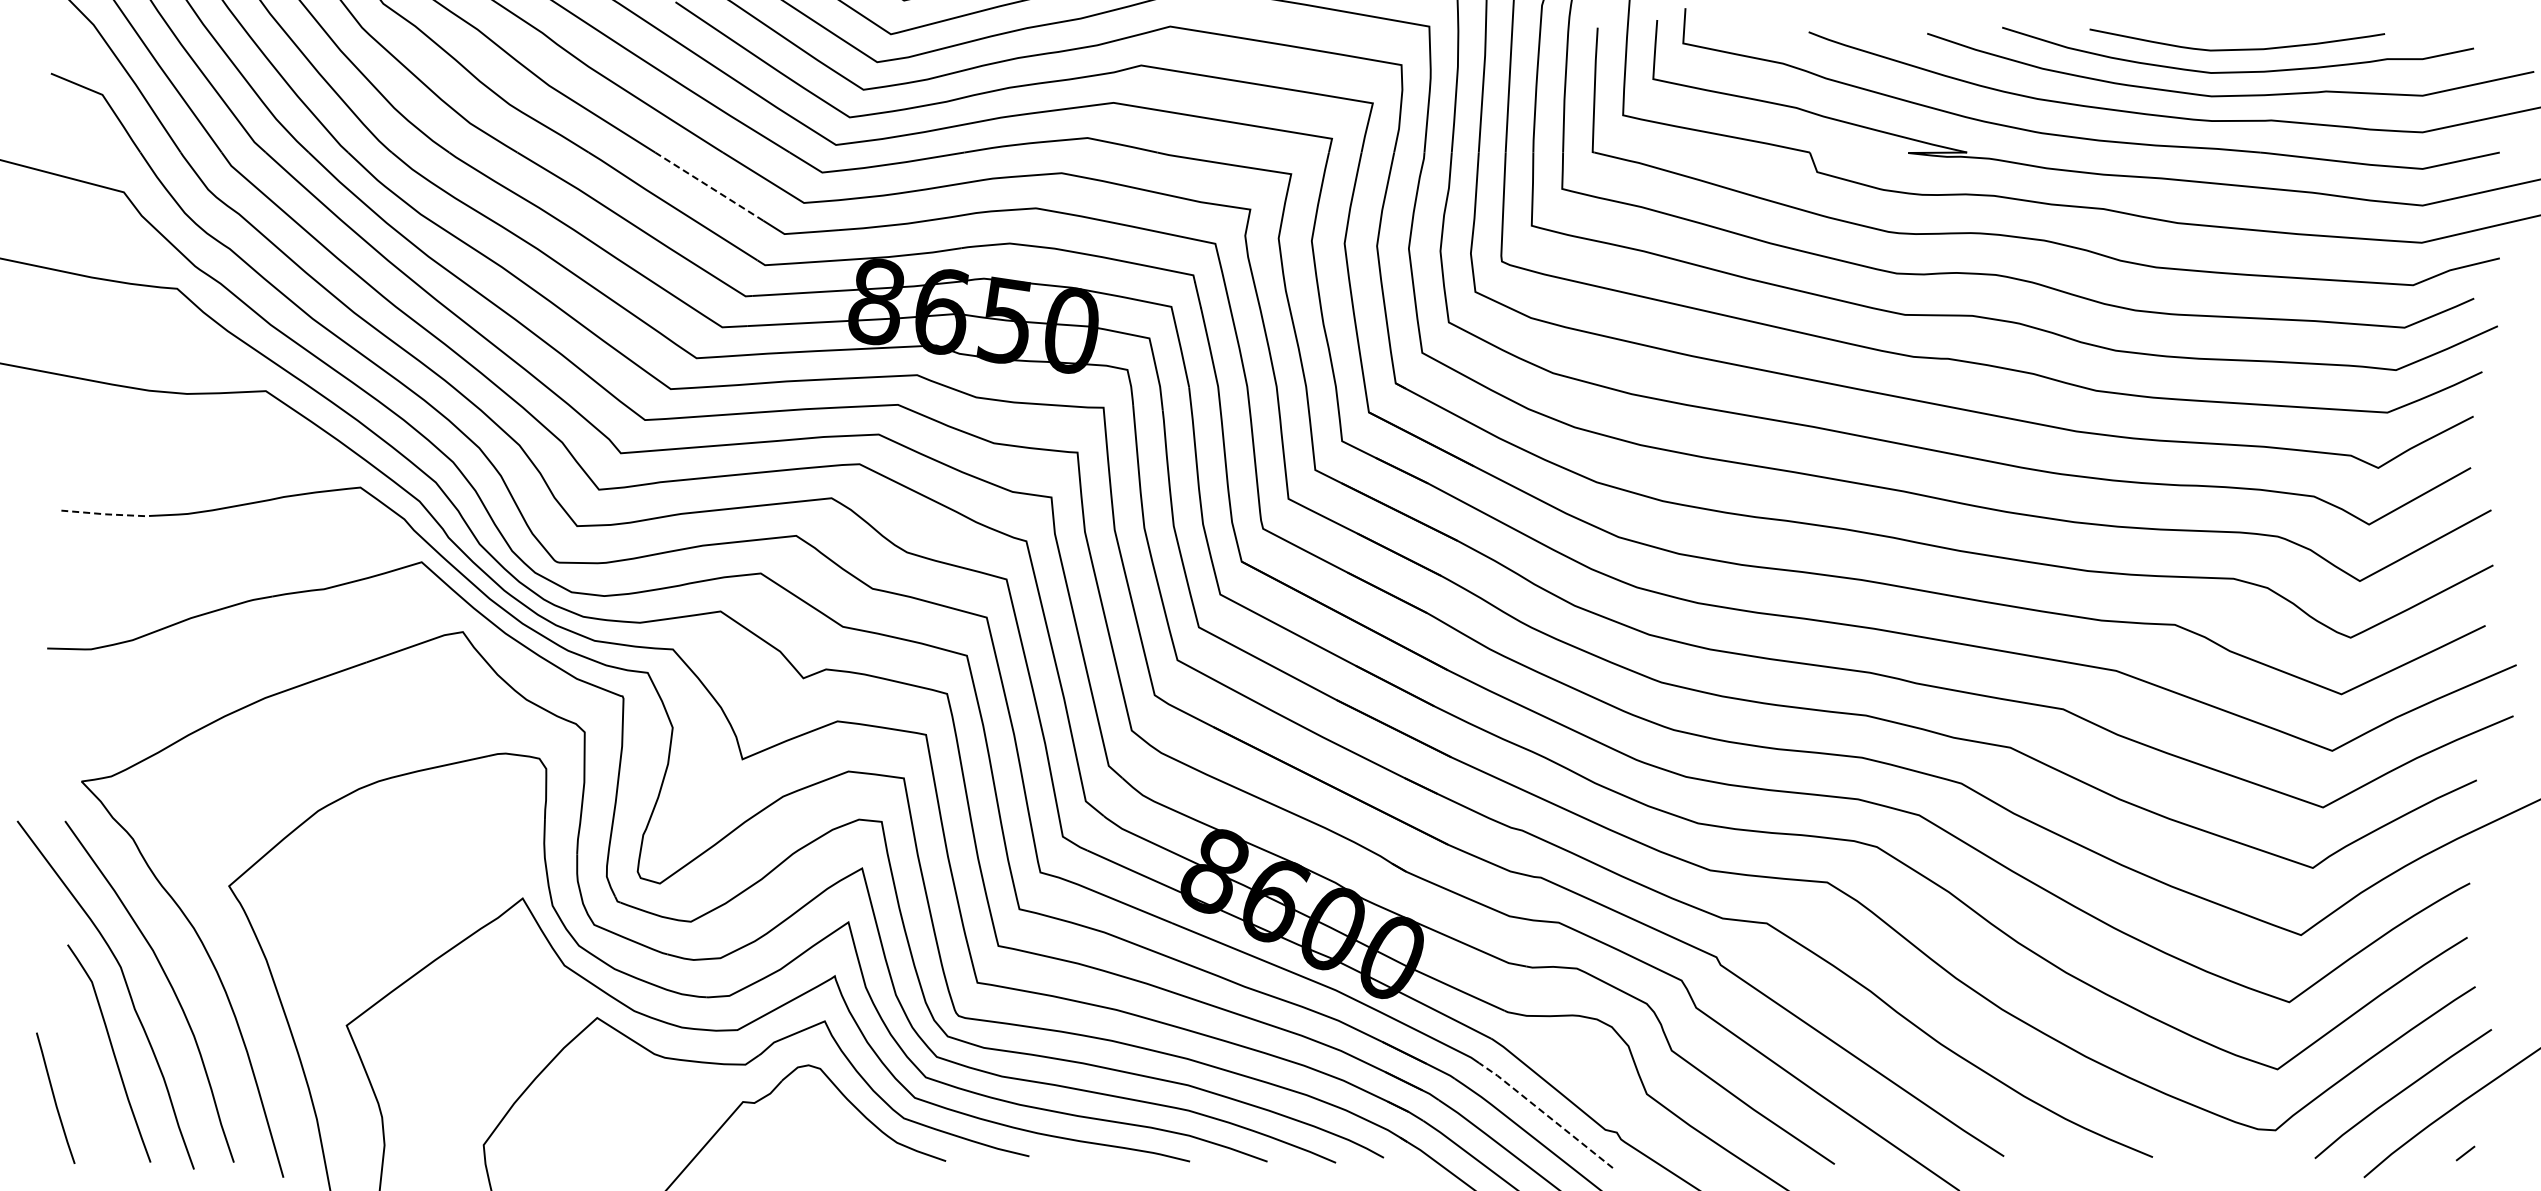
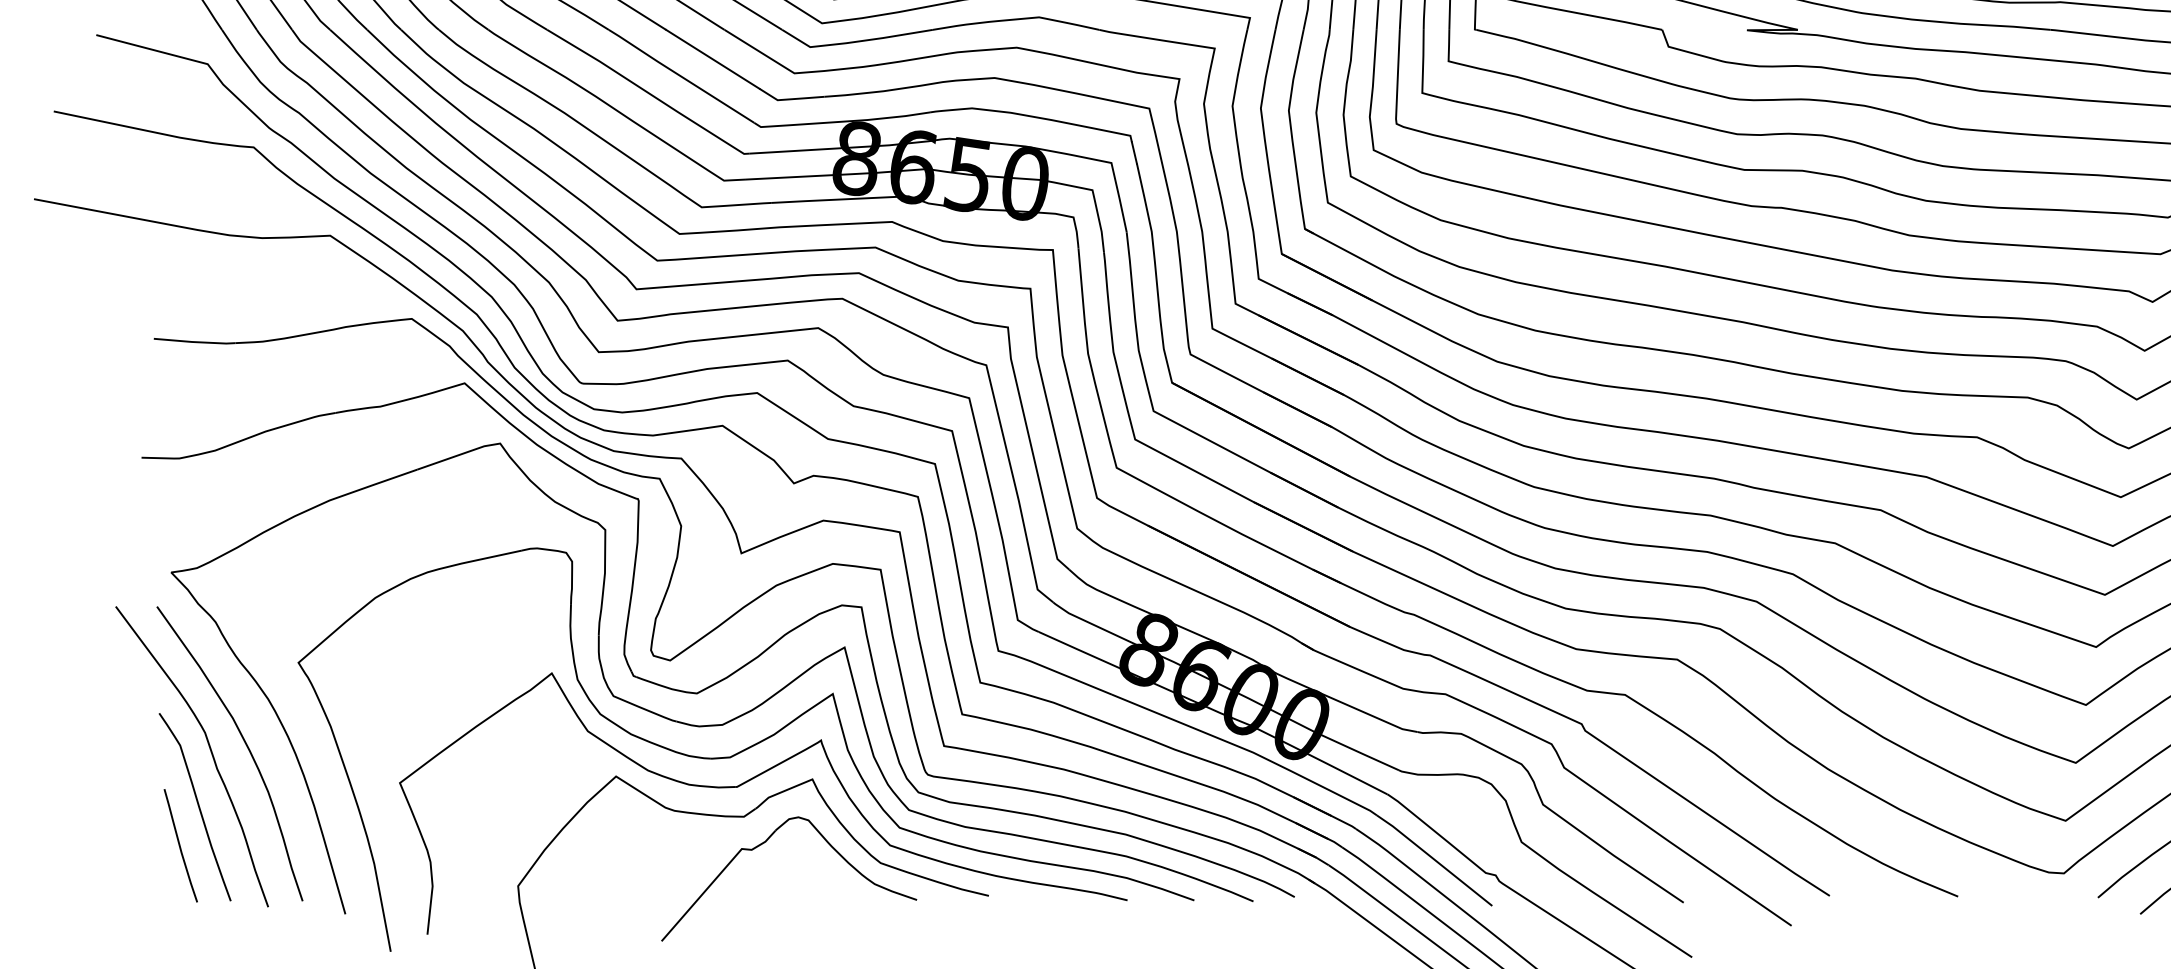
line: (709, 186) -> (712, 59), dashed -> solid
line: (108, 514) -> (194, 342), dashed -> solid
curve: (55, 1097) -> (180, 845), moved
line: (1545, 1114) -> (1434, 859), dashed -> solid

